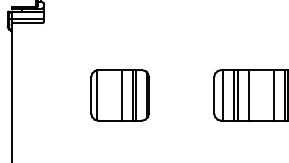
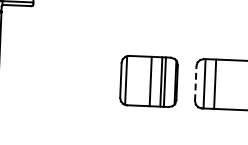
line: (214, 94) -> (196, 82), solid -> dashed
line: (237, 94) -> (218, 83), removed
line: (248, 94) -> (229, 84), removed
part: (119, 95) -> (148, 81), moved

